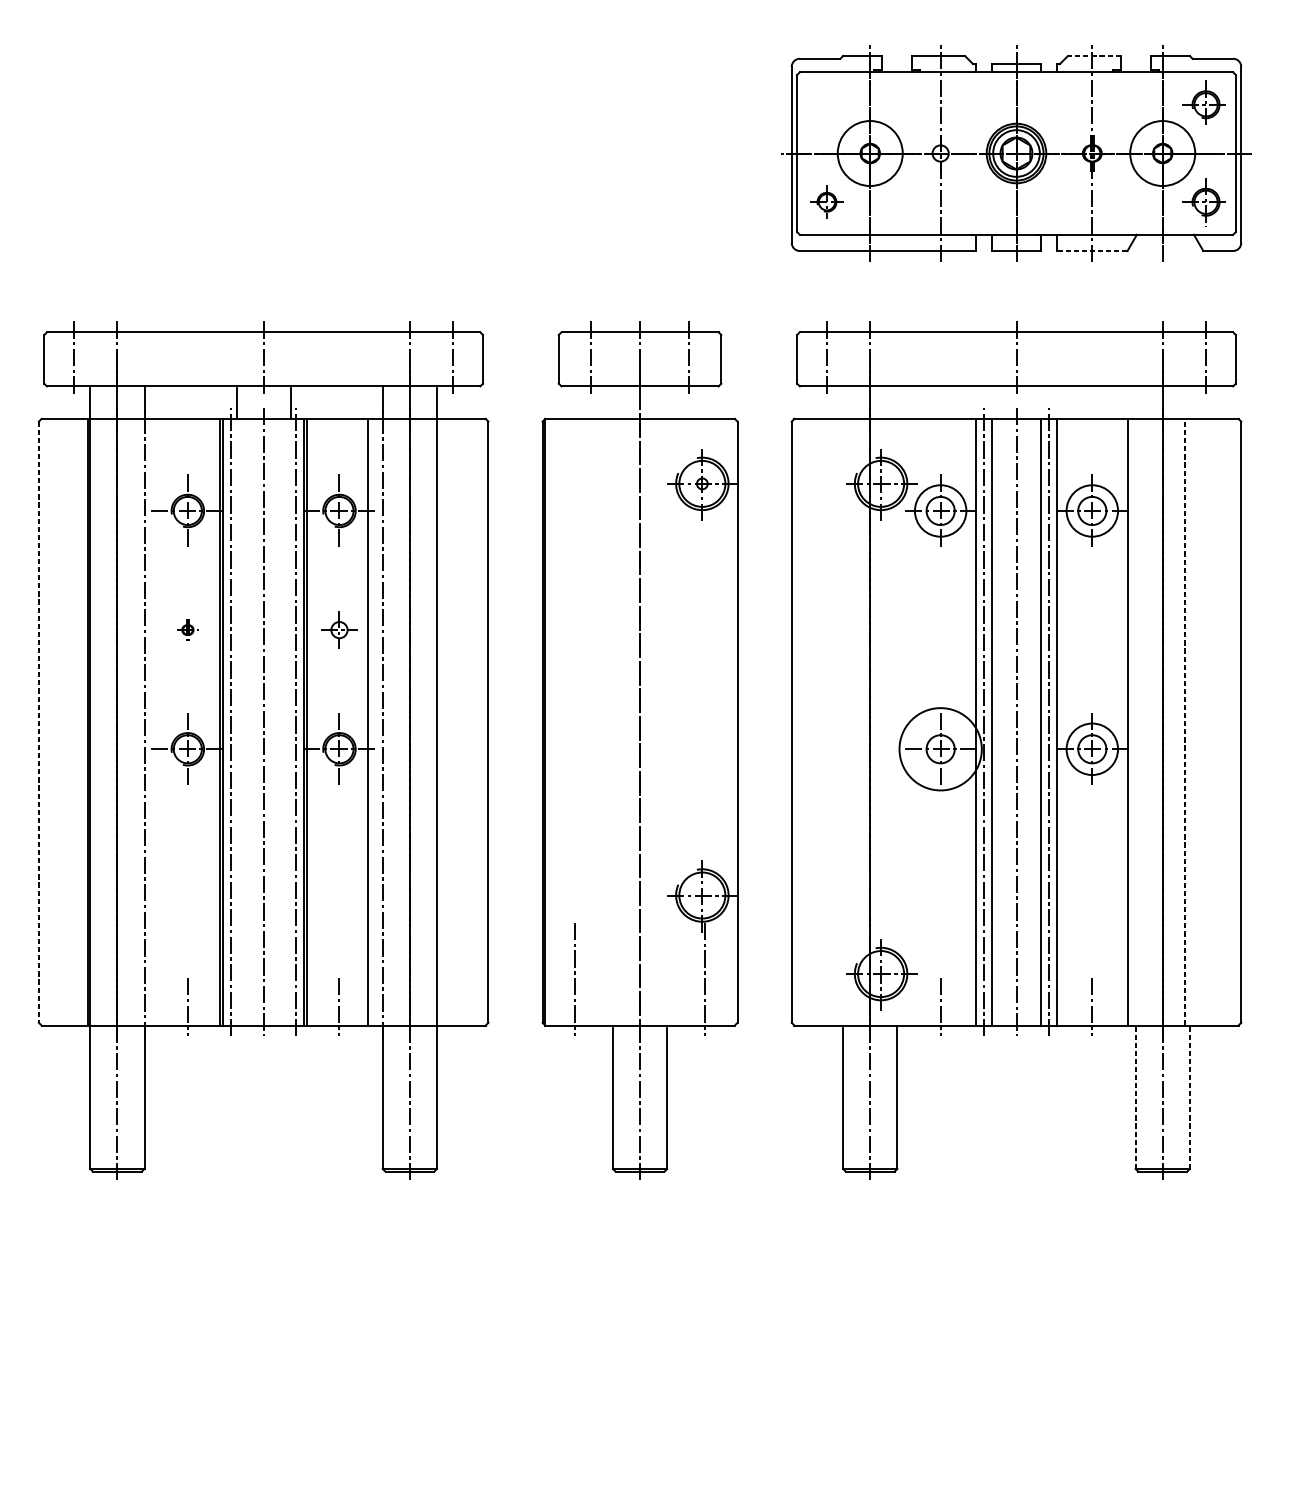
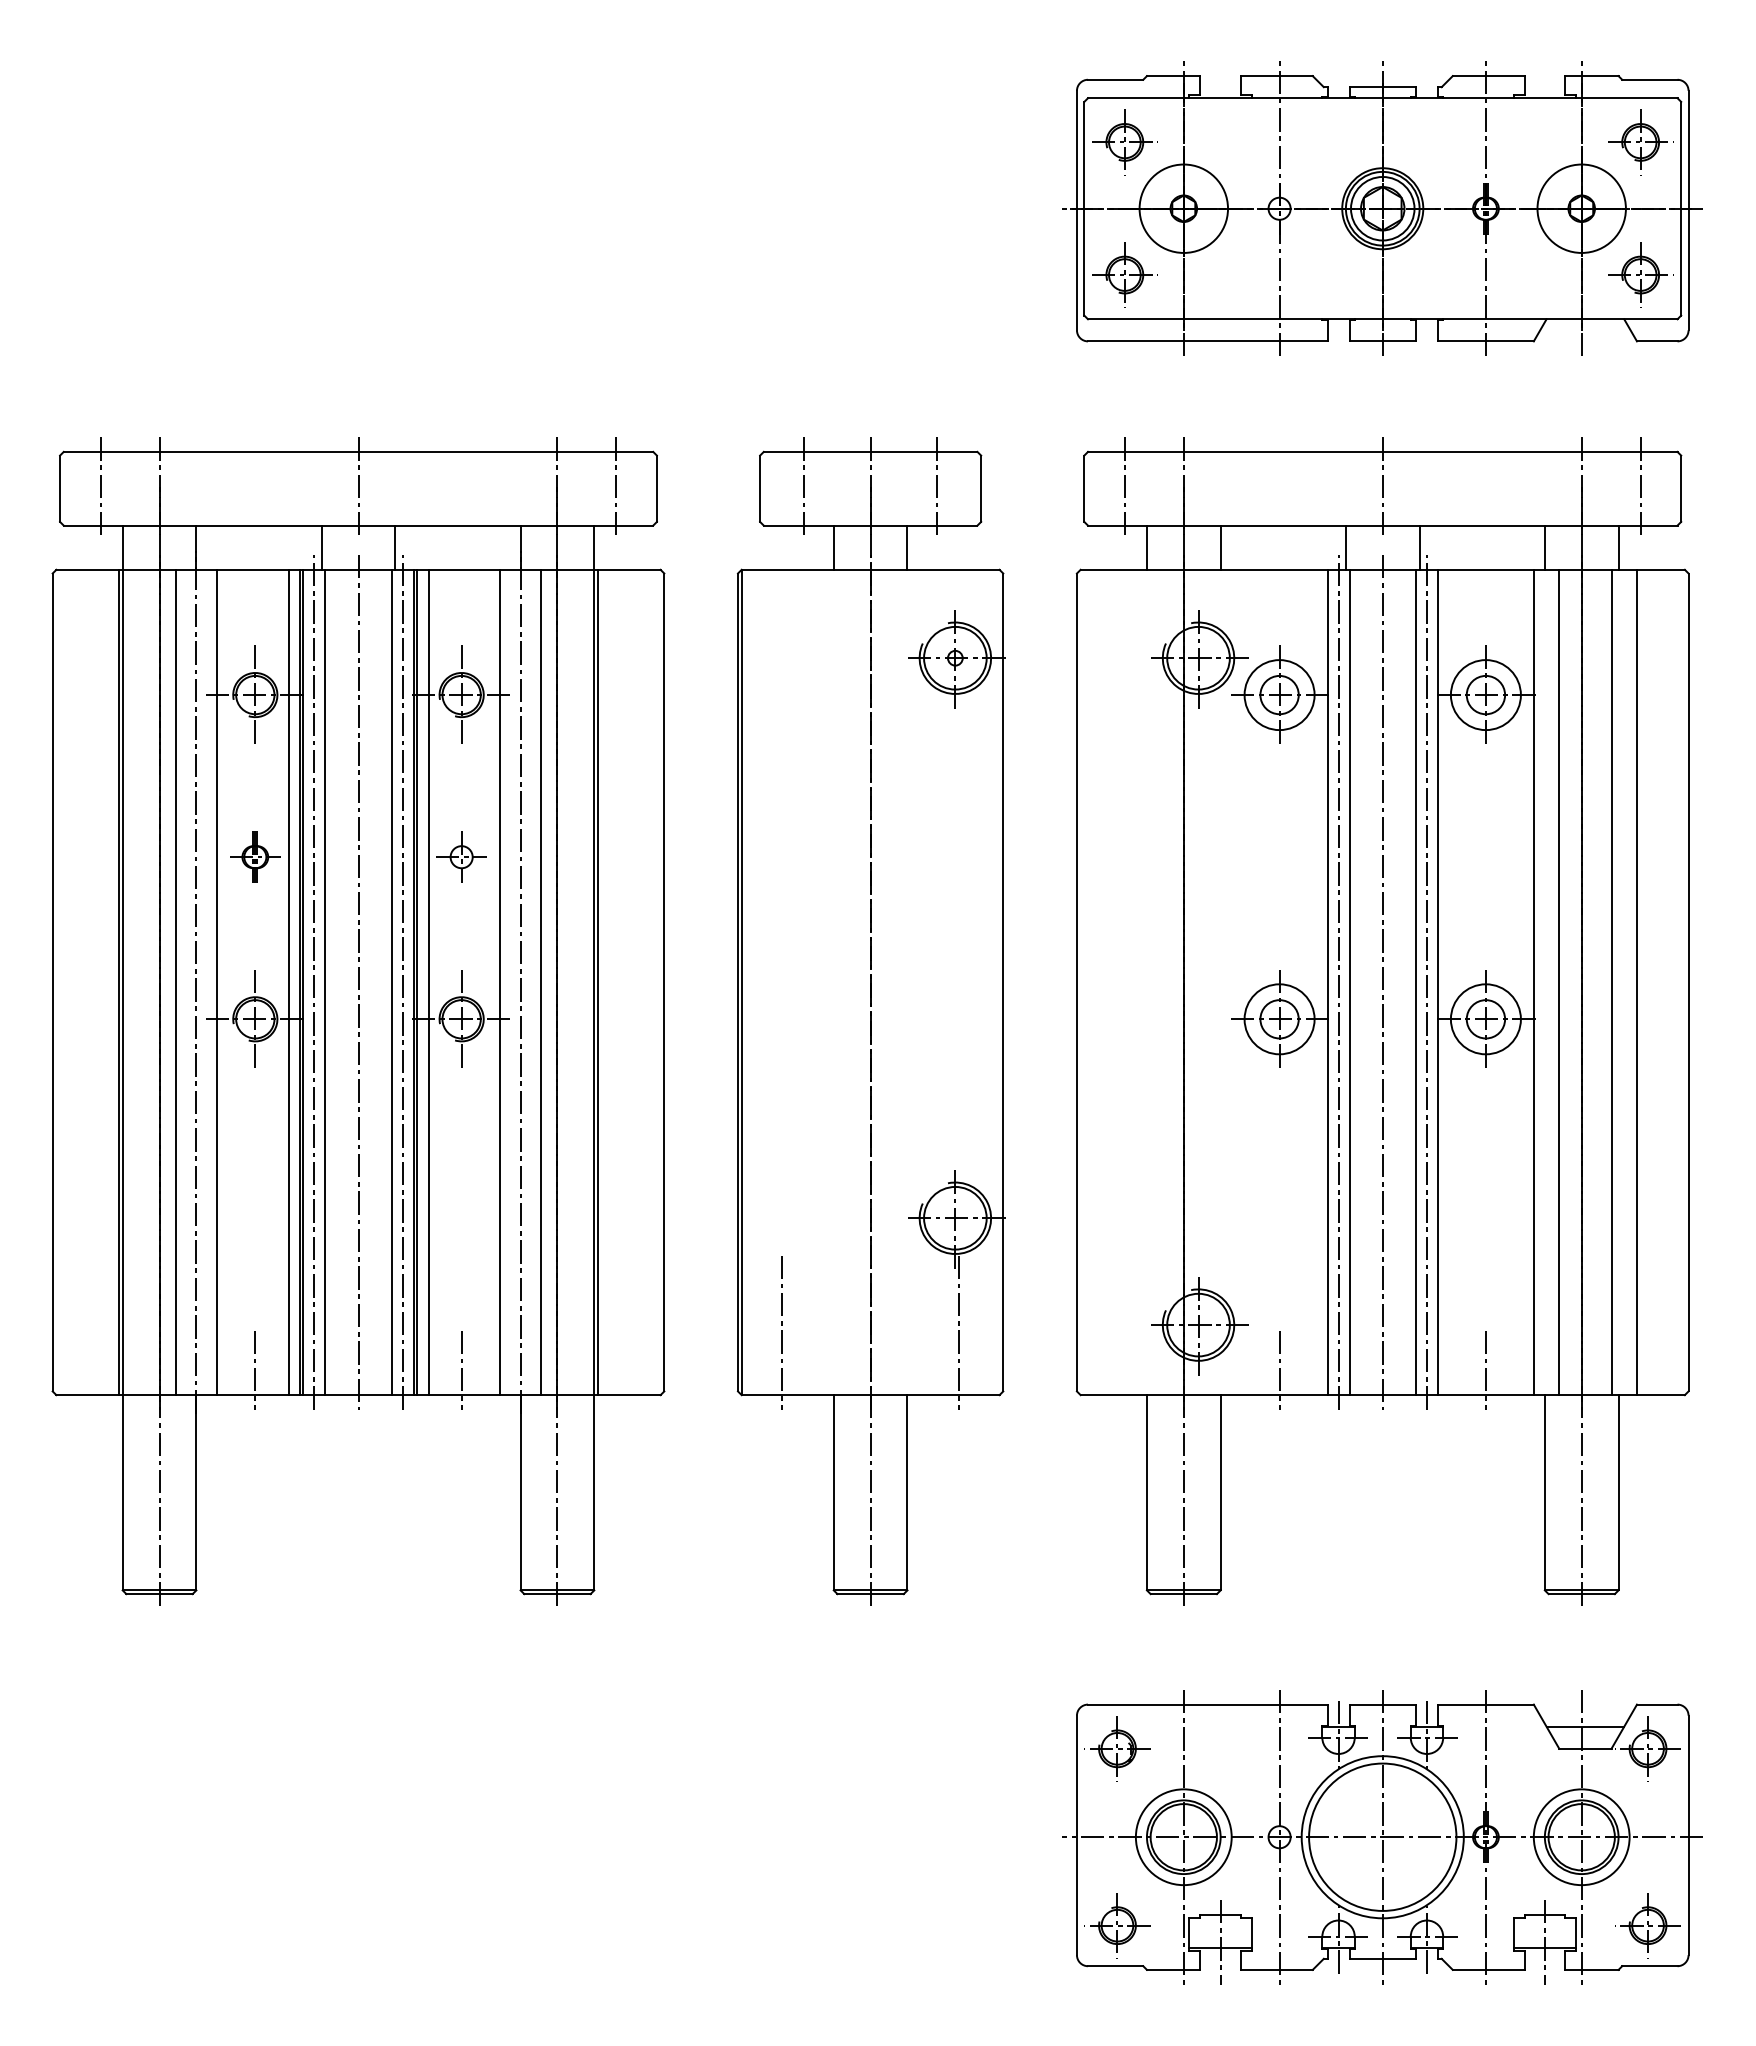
line: (1094, 56) -> (1488, 76), dashed -> solid
part: (826, 104) -> (1124, 142), added
part: (826, 201) -> (1124, 274), size x1.43
line: (1092, 251) -> (1485, 341), dashed -> solid
line: (612, 402) -> (833, 547), added
line: (667, 402) -> (907, 547), added
line: (842, 402) -> (1146, 547), added
line: (897, 402) -> (1220, 547), added
line: (989, 402) -> (1345, 547), added
line: (1043, 402) -> (1419, 547), added
line: (1135, 402) -> (1544, 547), added
line: (1189, 402) -> (1618, 547), added
part: (187, 629) -> (255, 856), size x1.67
line: (38, 722) -> (52, 982), dashed -> solid
line: (129, 722) -> (176, 982), added
line: (159, 722) -> (216, 982), added
line: (212, 722) -> (288, 982), added
line: (239, 722) -> (325, 982), added
line: (287, 722) -> (391, 982), added
line: (315, 722) -> (428, 982), added
line: (397, 722) -> (540, 982), added
line: (439, 722) -> (597, 982), added
line: (1146, 722) -> (1559, 982), added
line: (1184, 722) -> (1611, 982), dashed -> solid
line: (1202, 722) -> (1636, 982), added
circle: (940, 749) -> (1279, 1019), size x0.62
line: (1135, 1097) -> (1544, 1492), dashed -> solid
line: (1189, 1097) -> (1618, 1492), dashed -> solid
part: (1016, 1350) -> (1382, 1837), added

